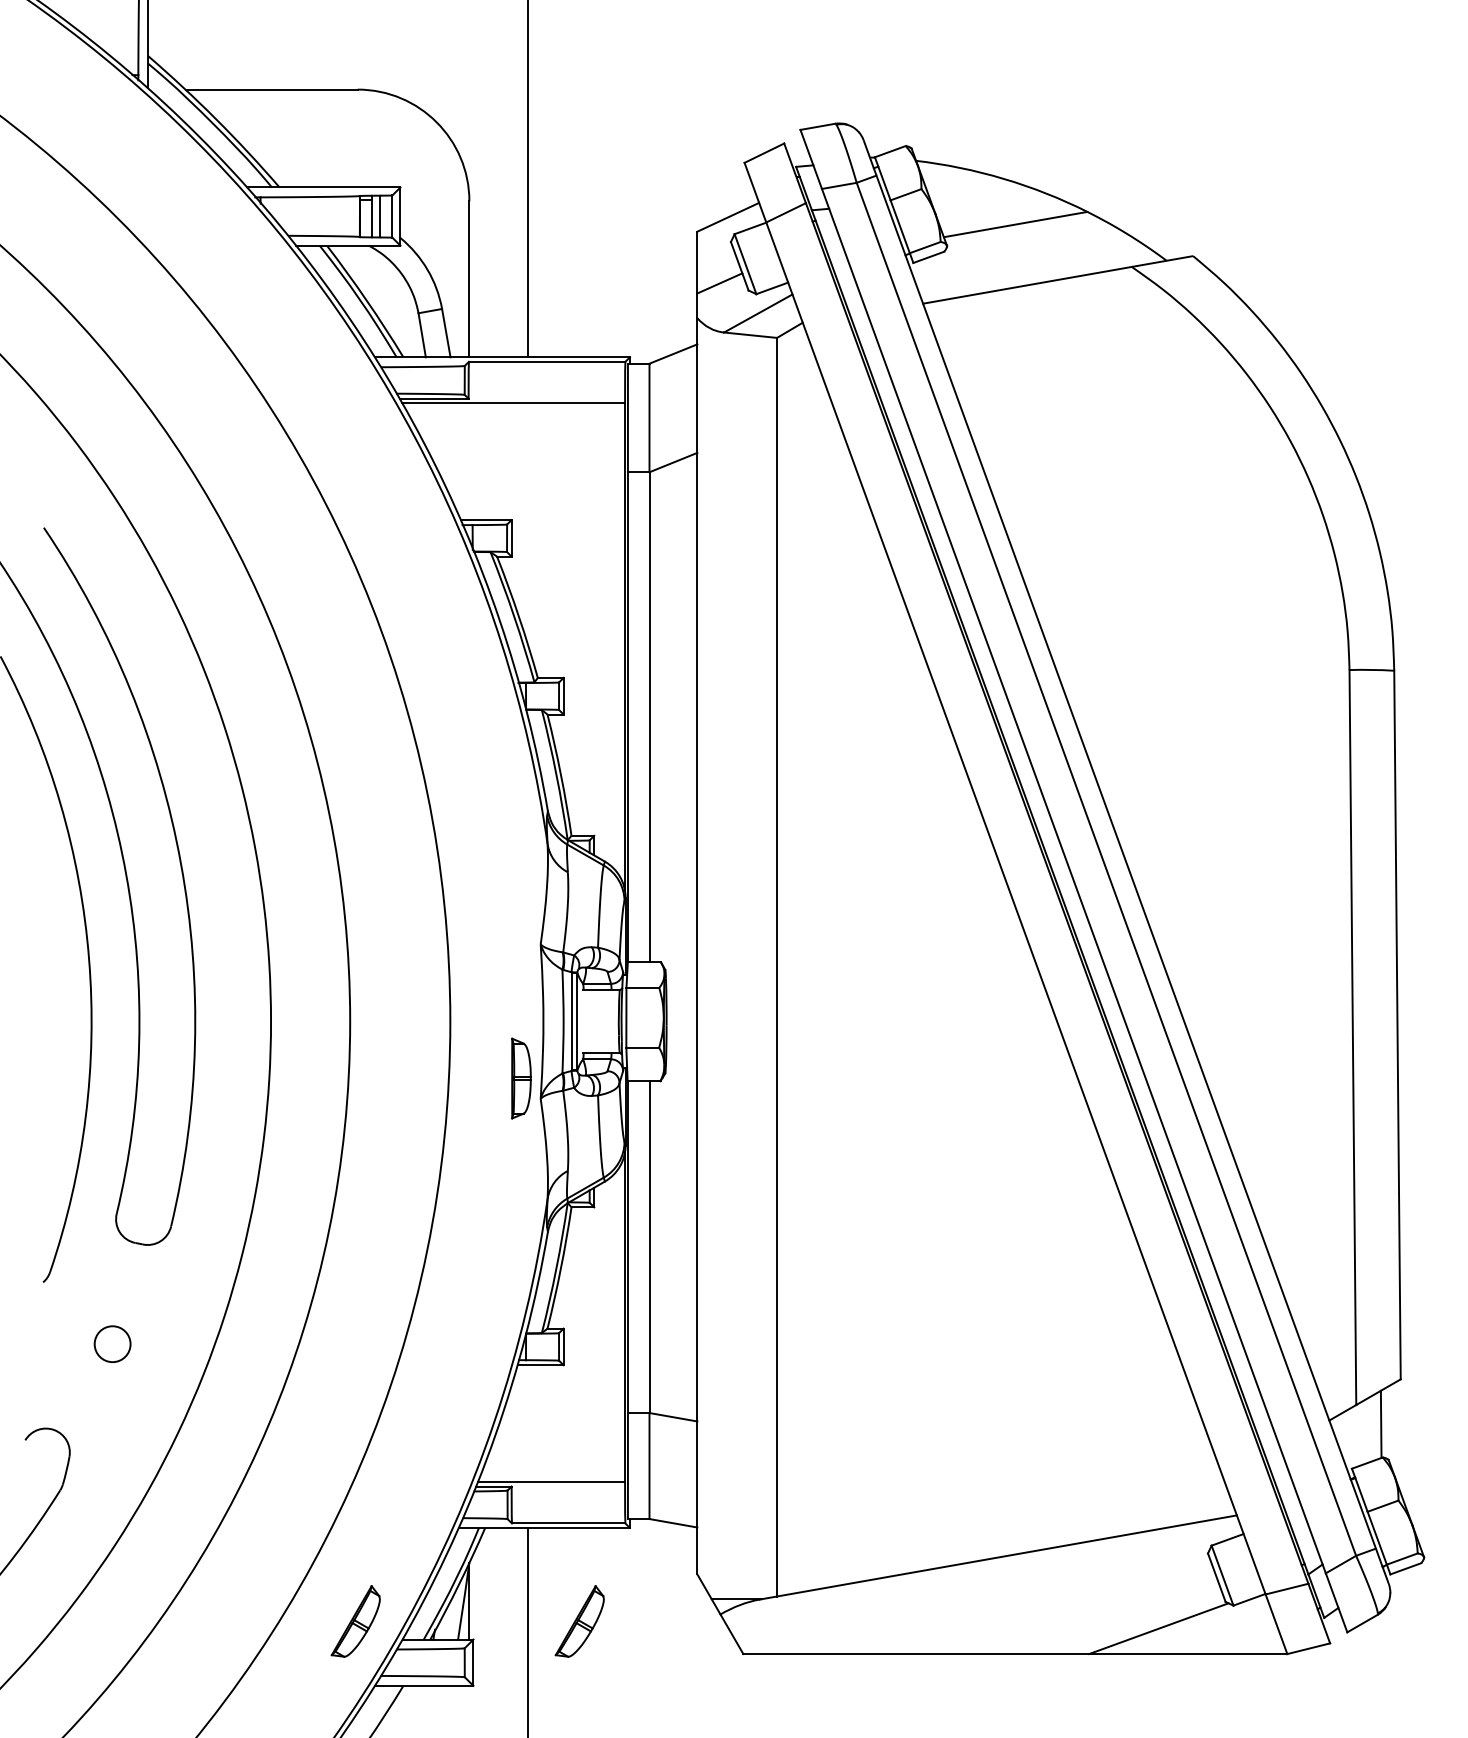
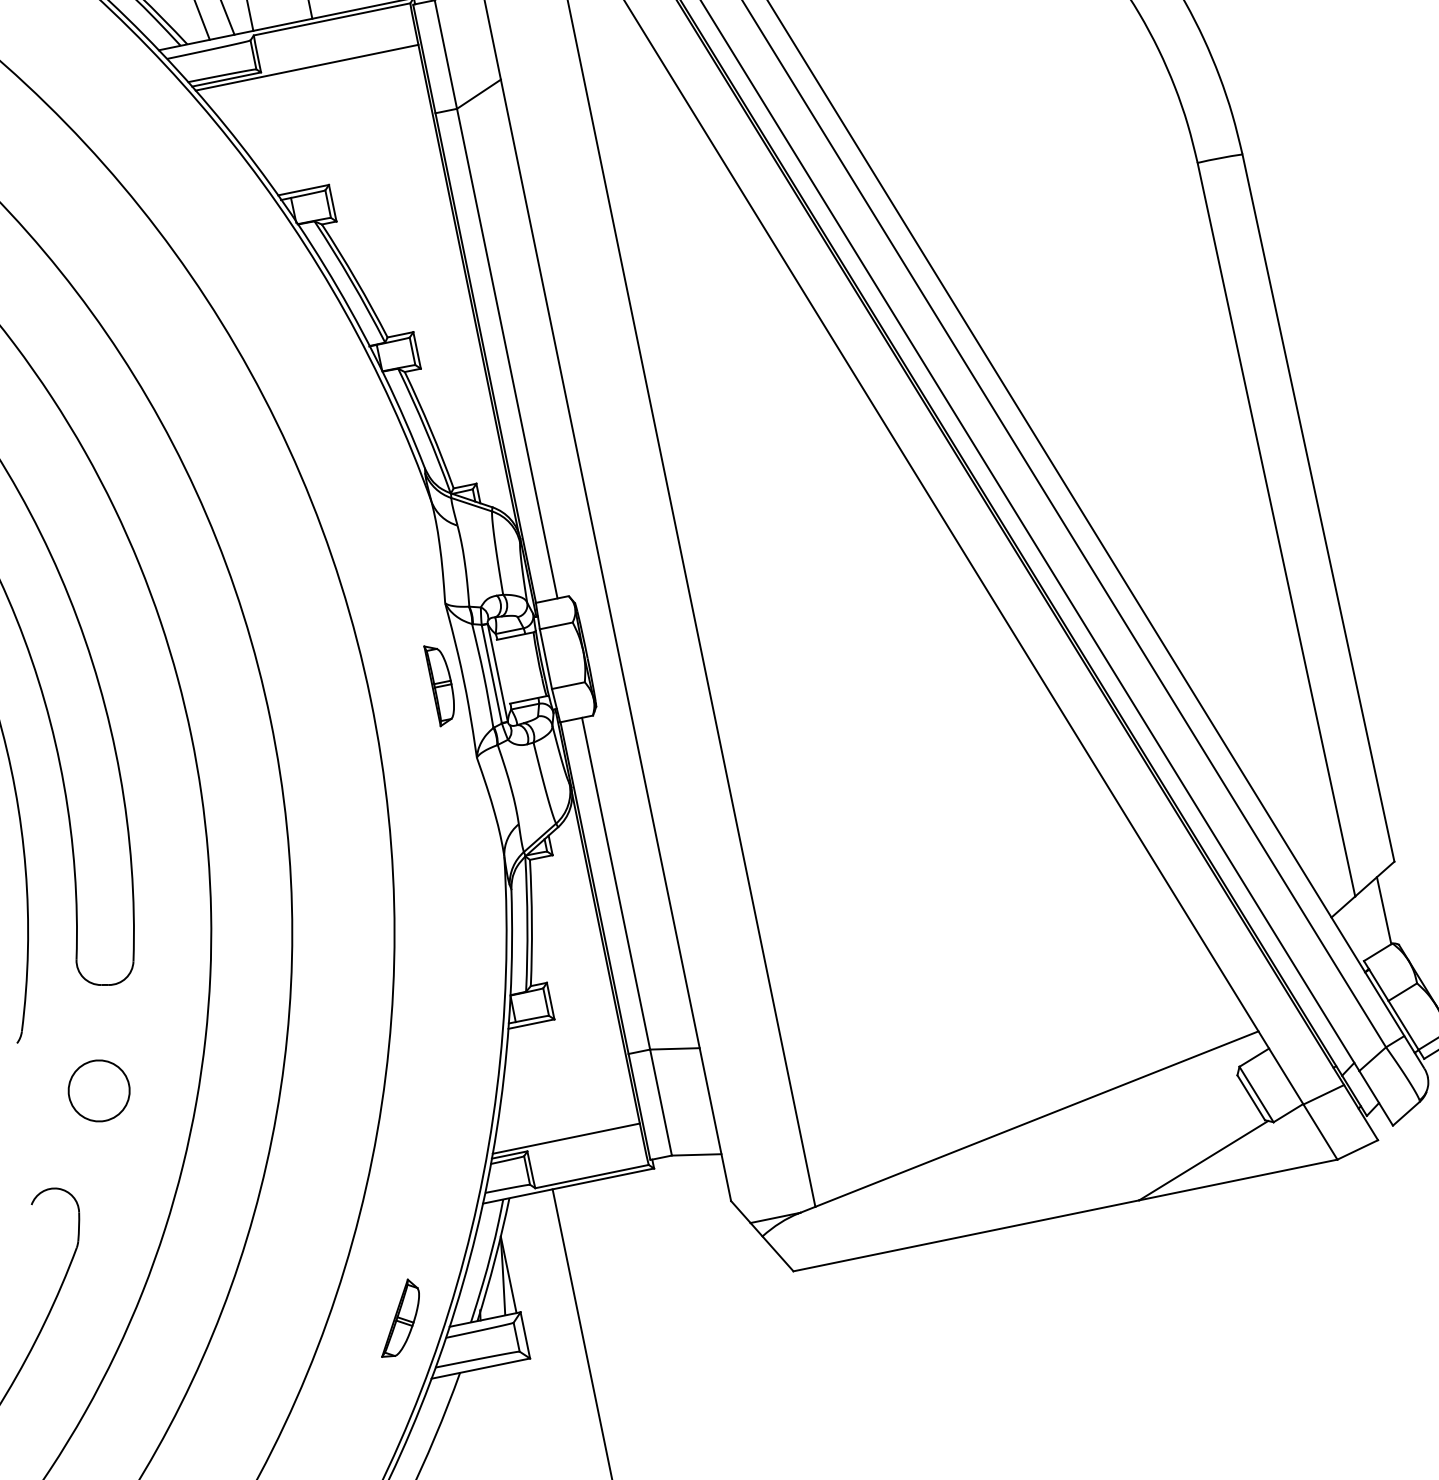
part: (521, 1078) -> (441, 684), moved
circle: (112, 1344) -> (99, 1091), size x1.67
part: (579, 1621) -> (622, 1272), removed

